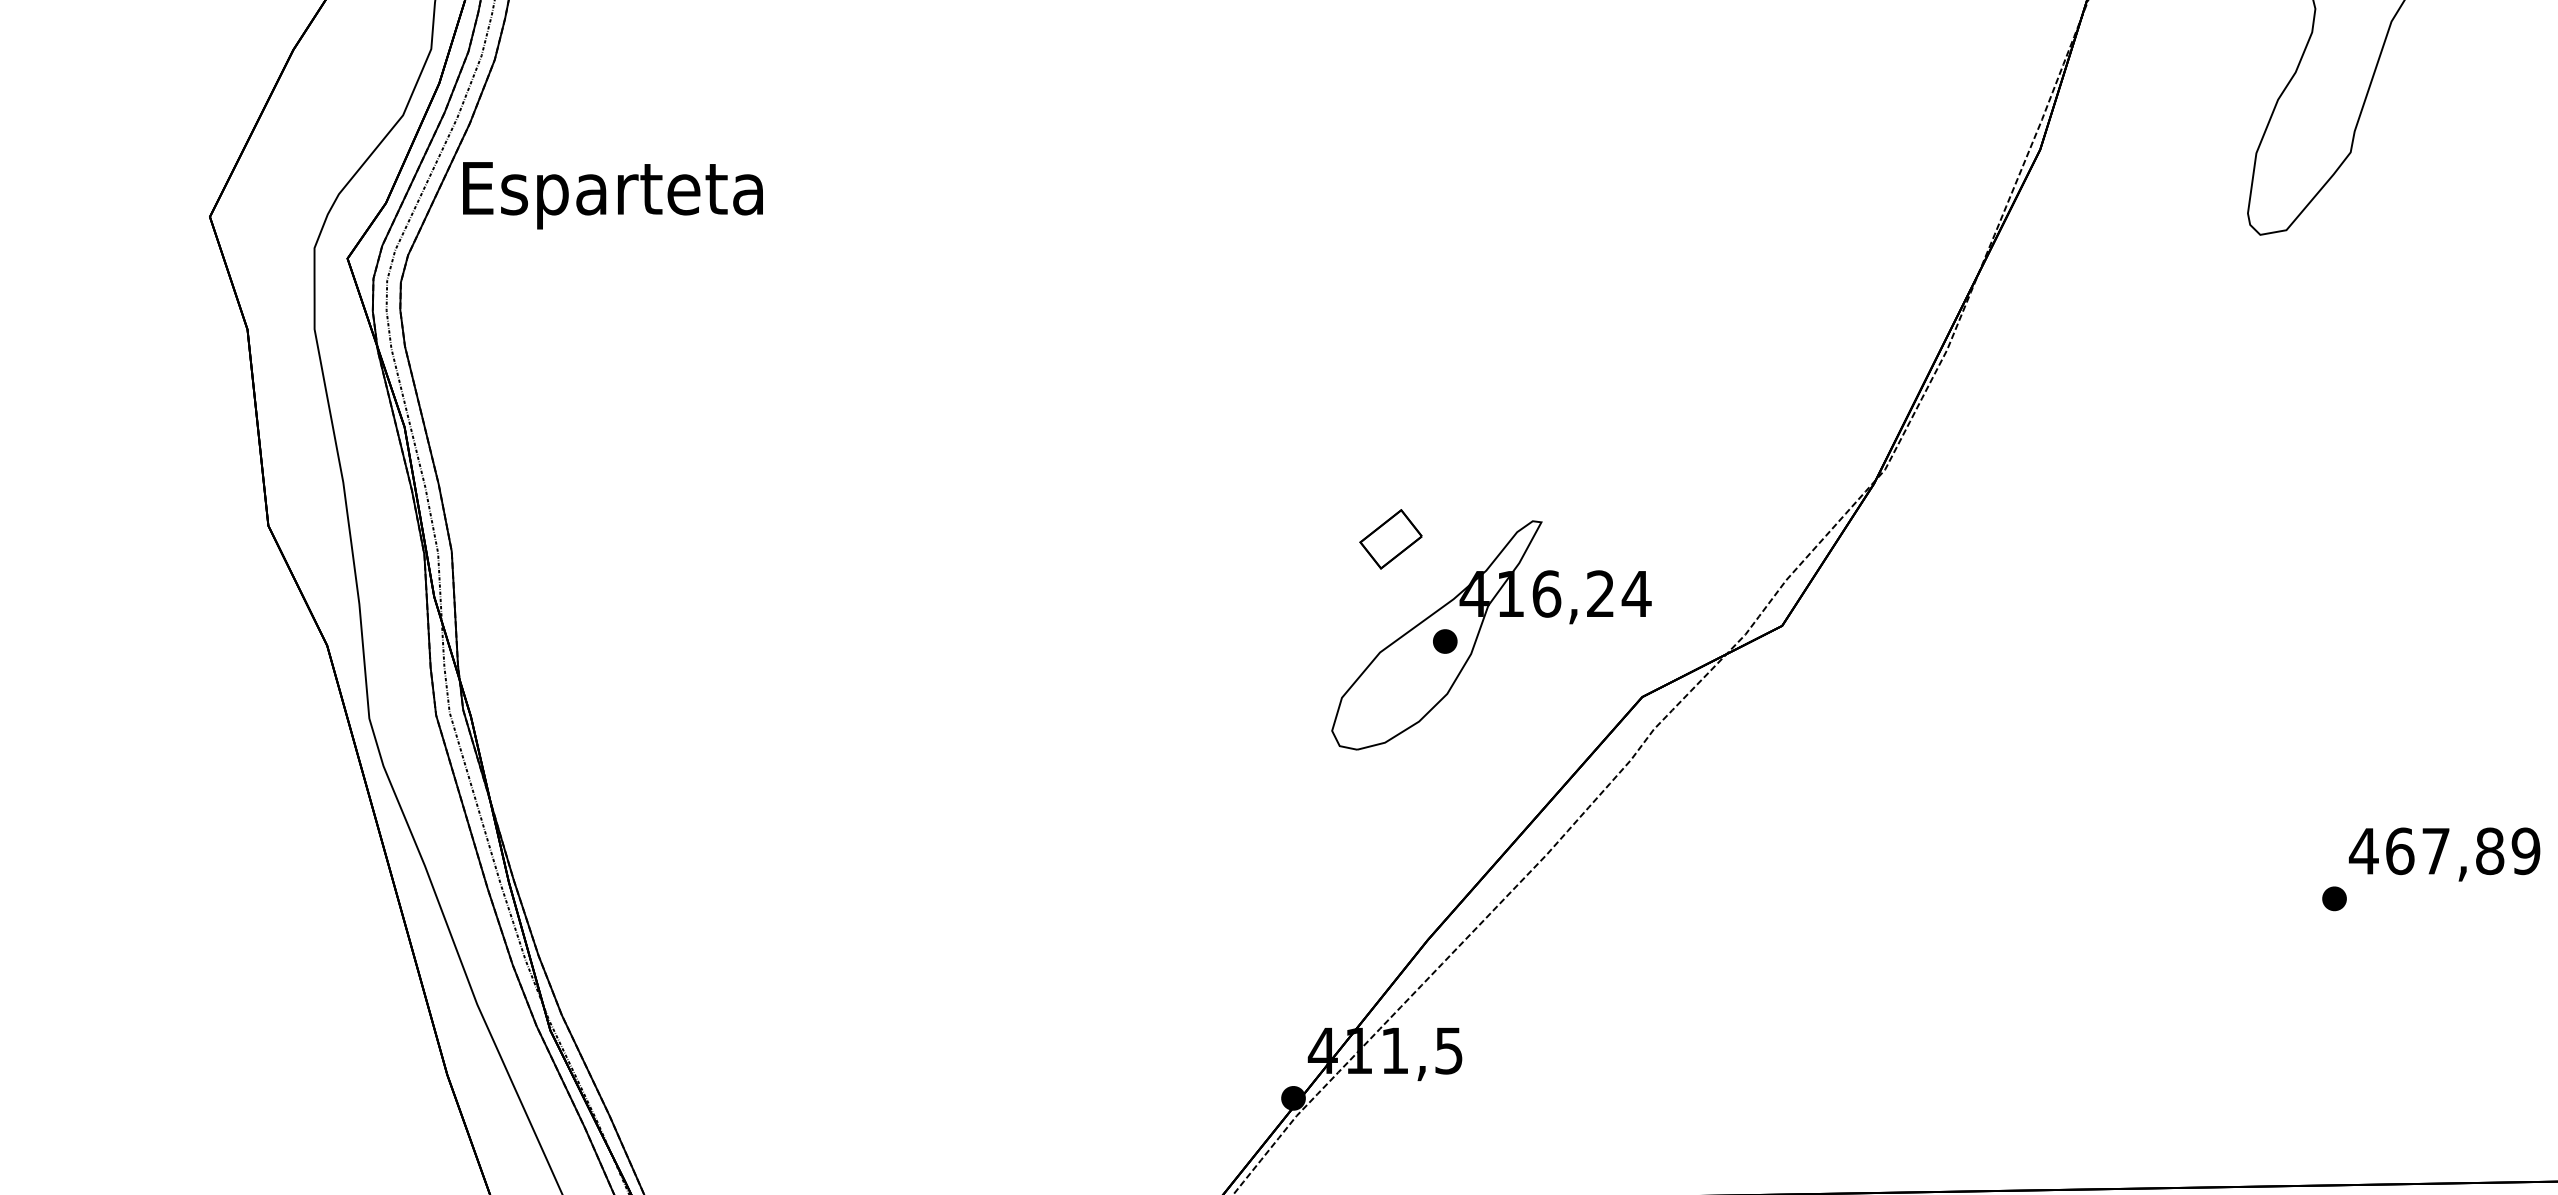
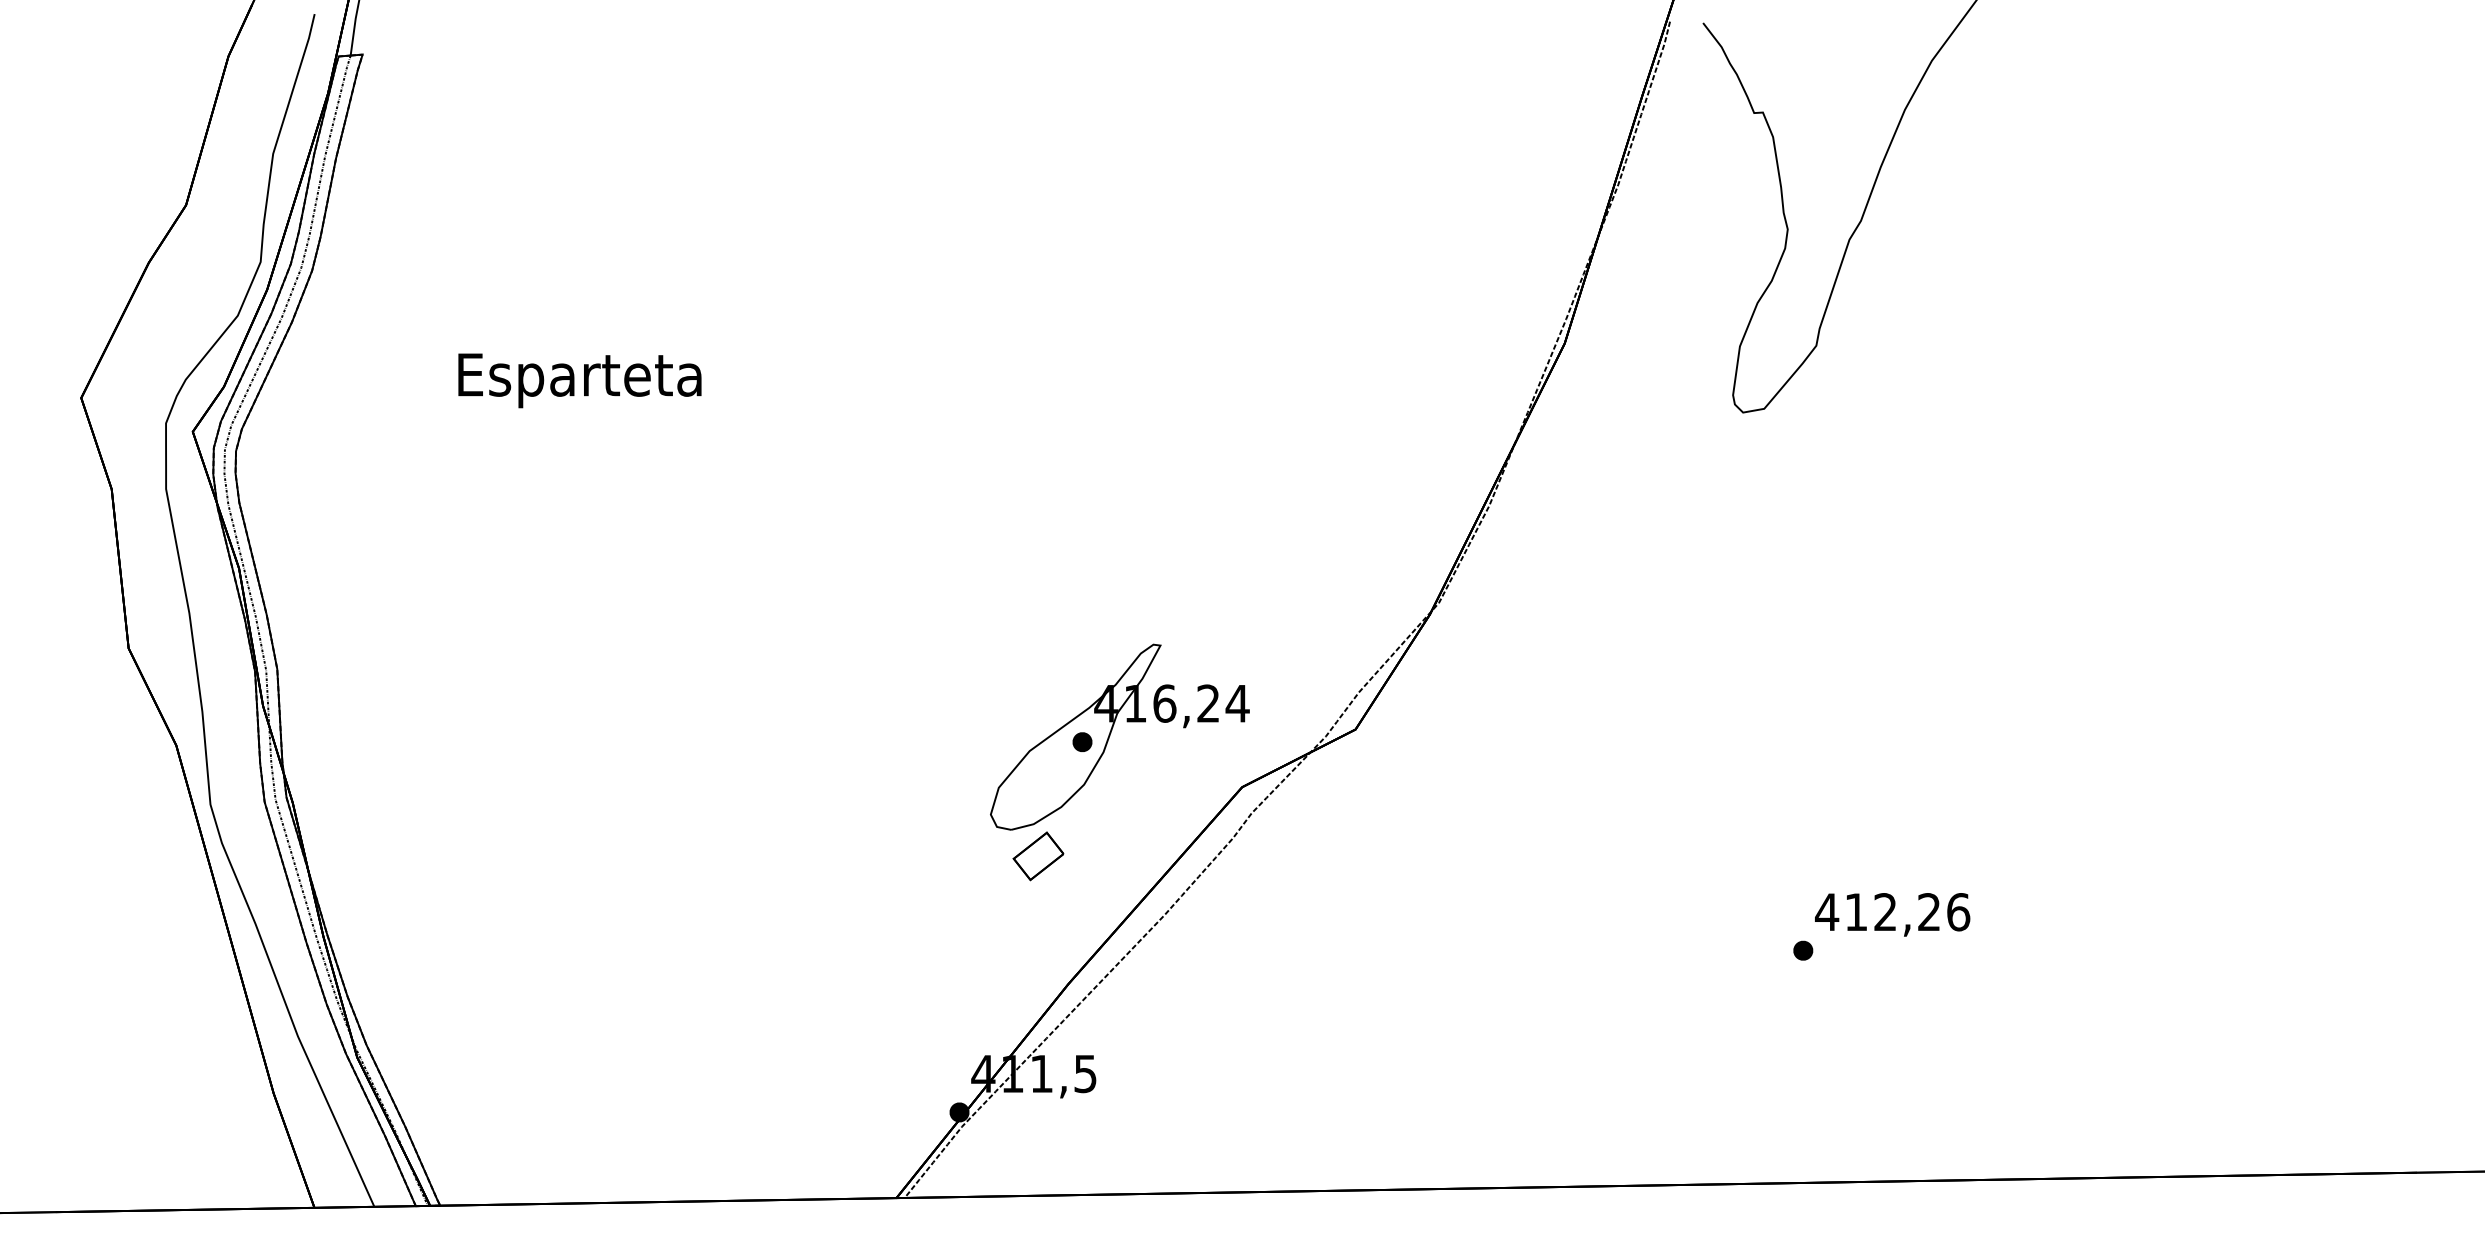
text: (612, 195) -> (579, 380), moved
part: (1390, 539) -> (1038, 856), moved
text: (2463, 851) -> (1907, 912), 467,89 -> 412,26

